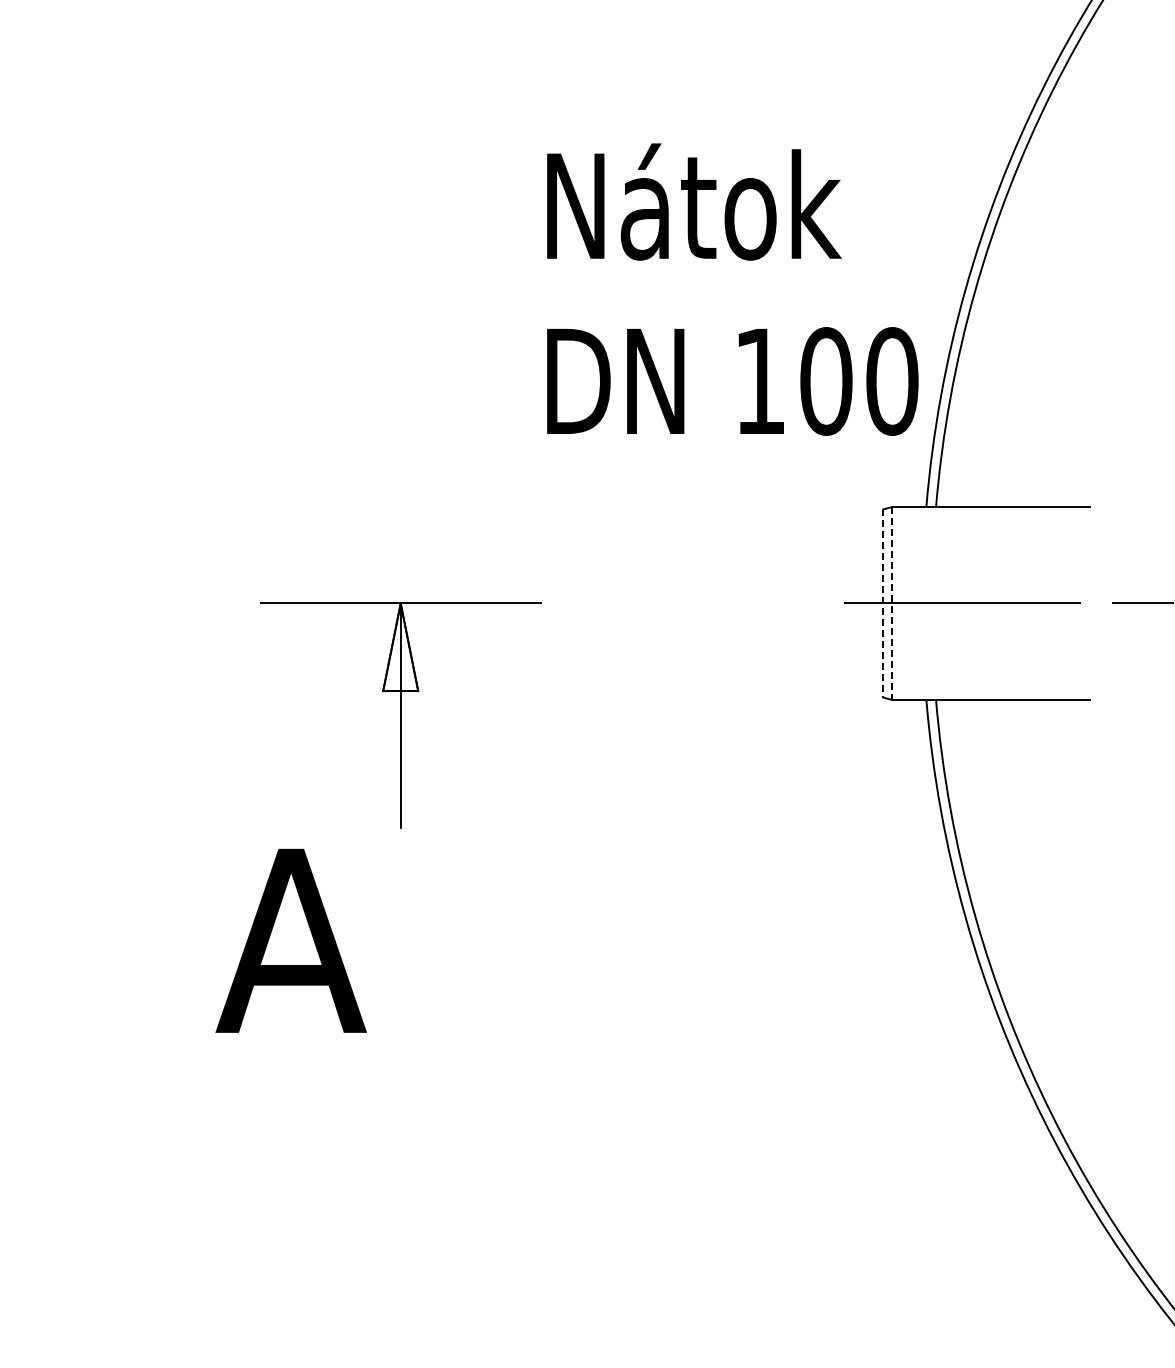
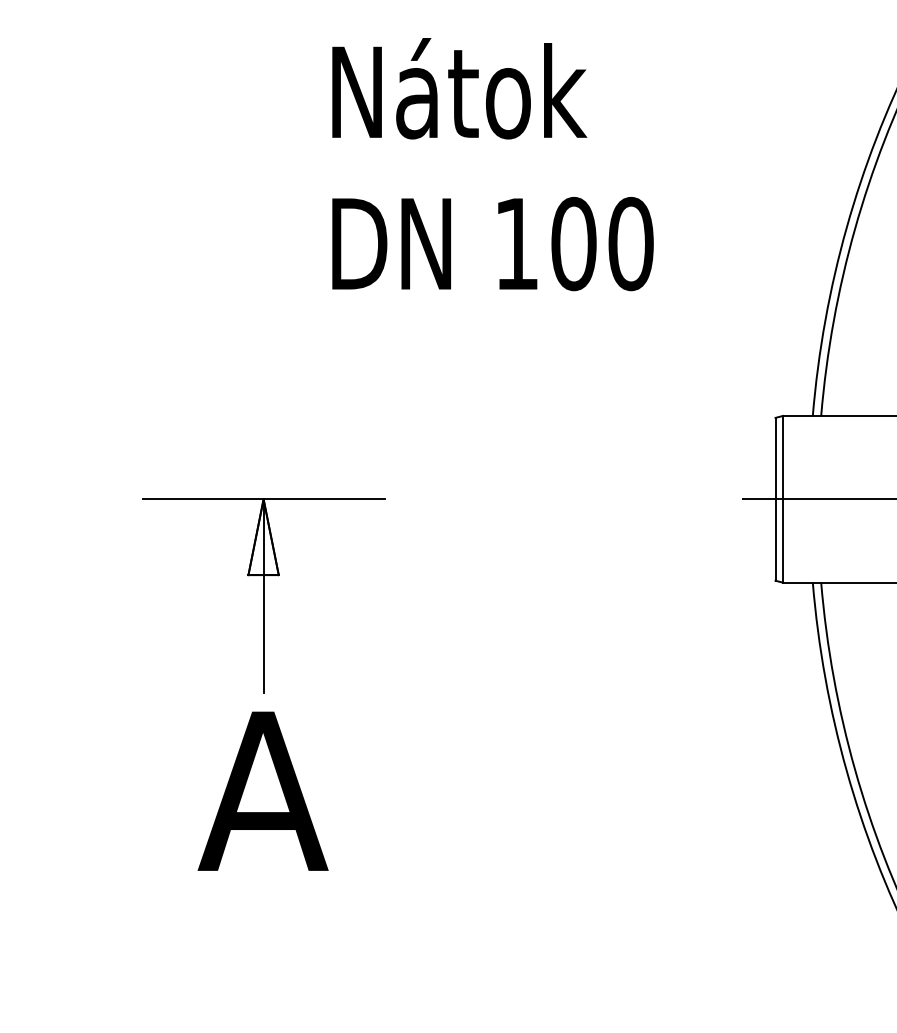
text: (732, 289) -> (492, 164), moved
line: (883, 603) -> (775, 499), dashed -> solid
line: (892, 603) -> (783, 499), dashed -> solid
part: (400, 715) -> (263, 596), moved

